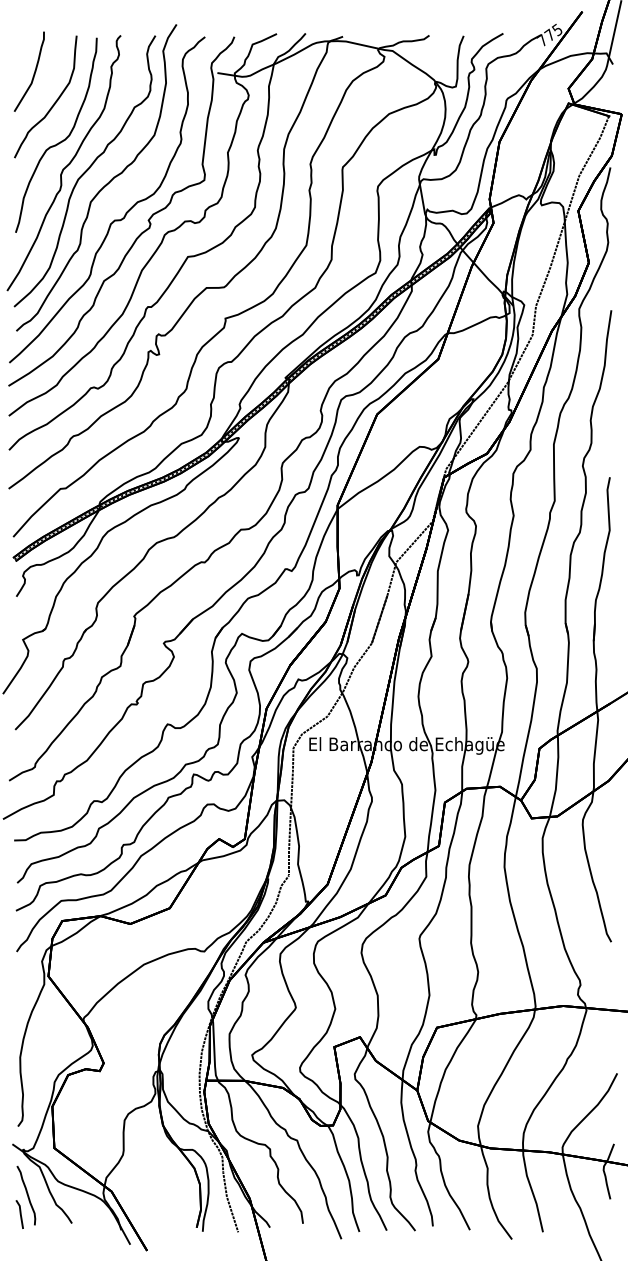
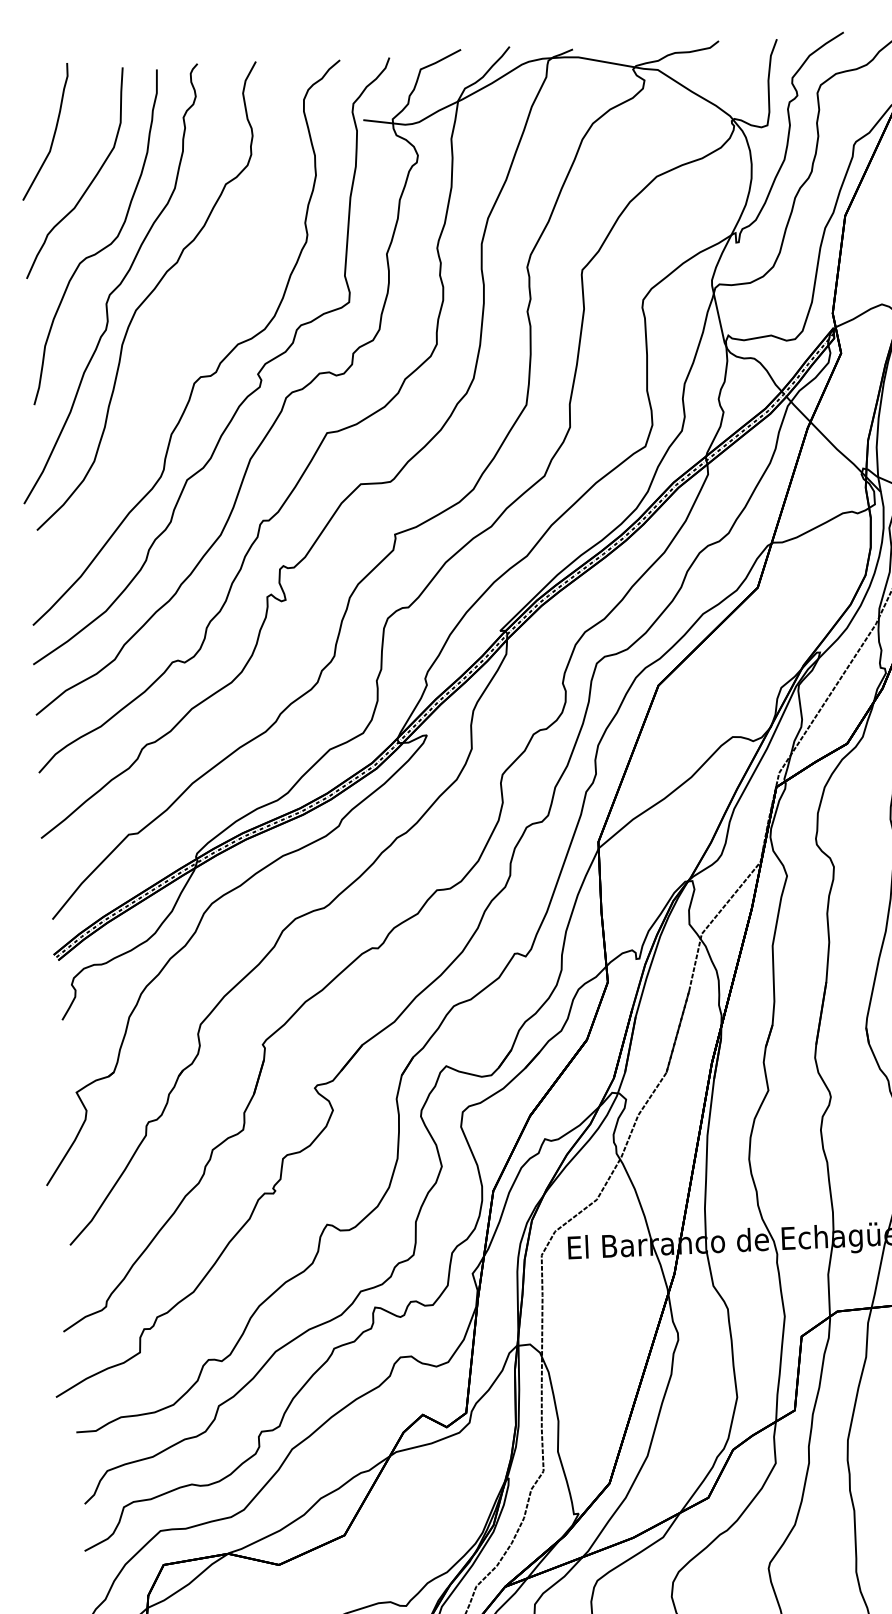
curve: (104, 185) -> (180, 318), removed

